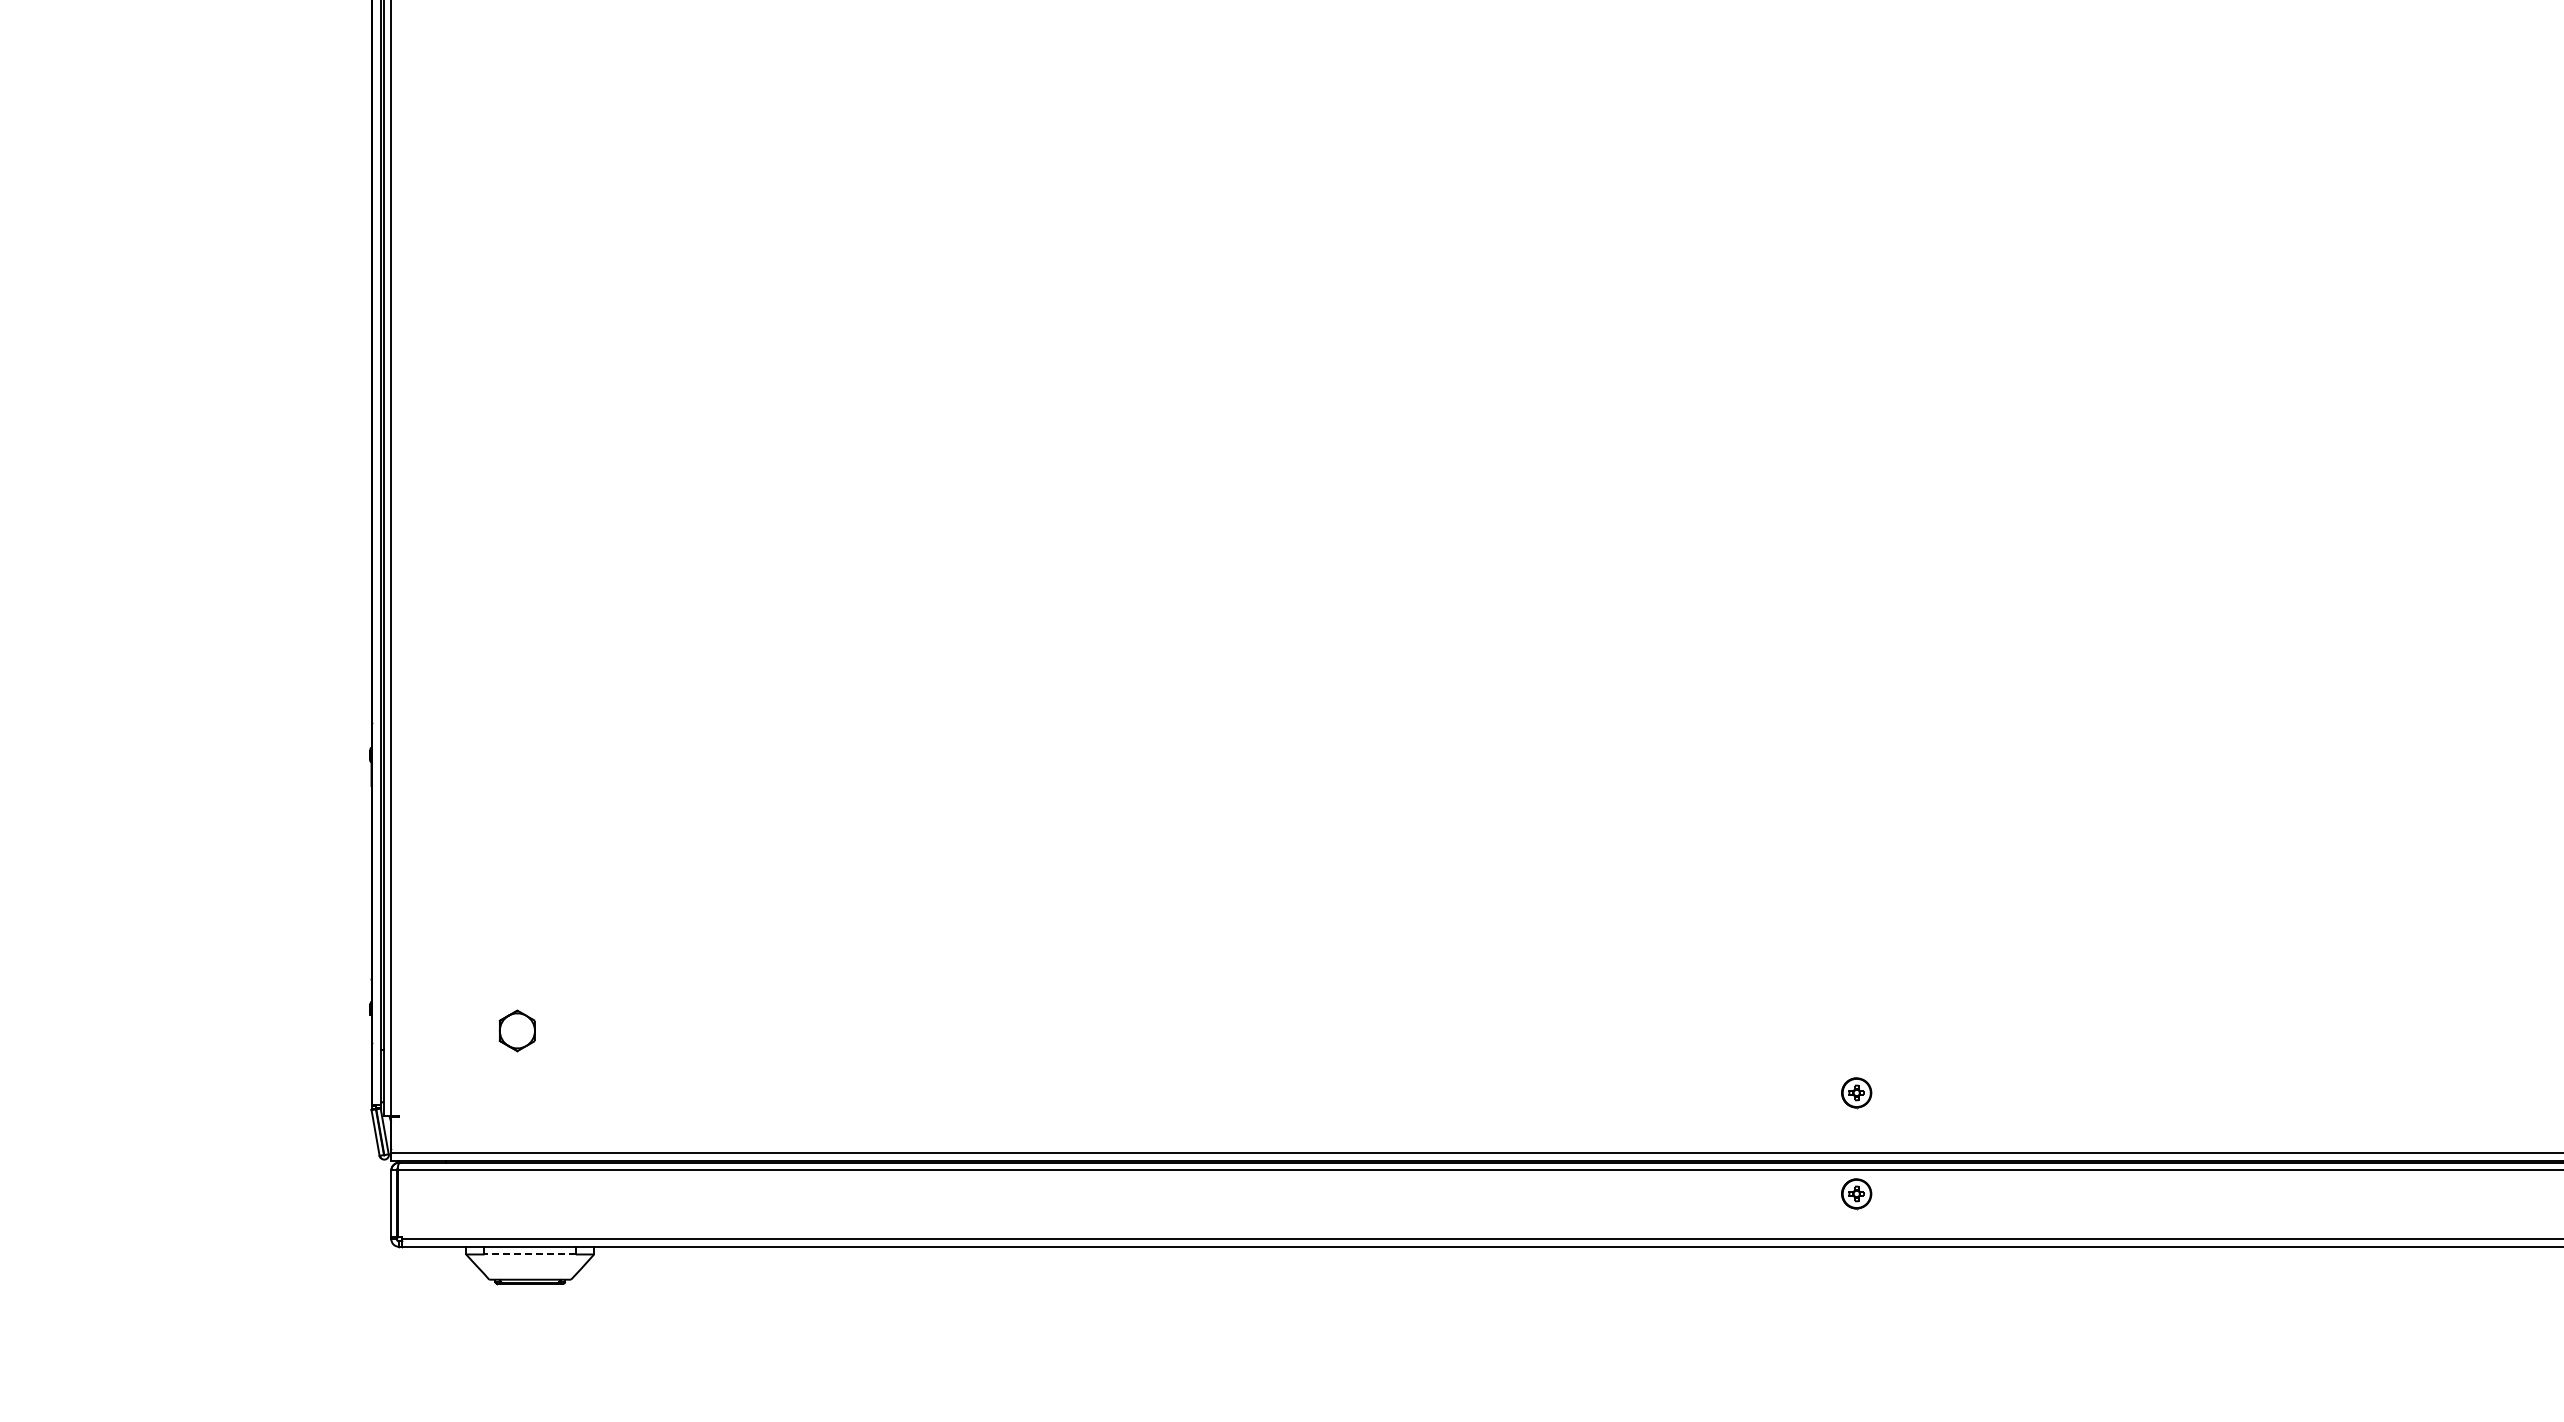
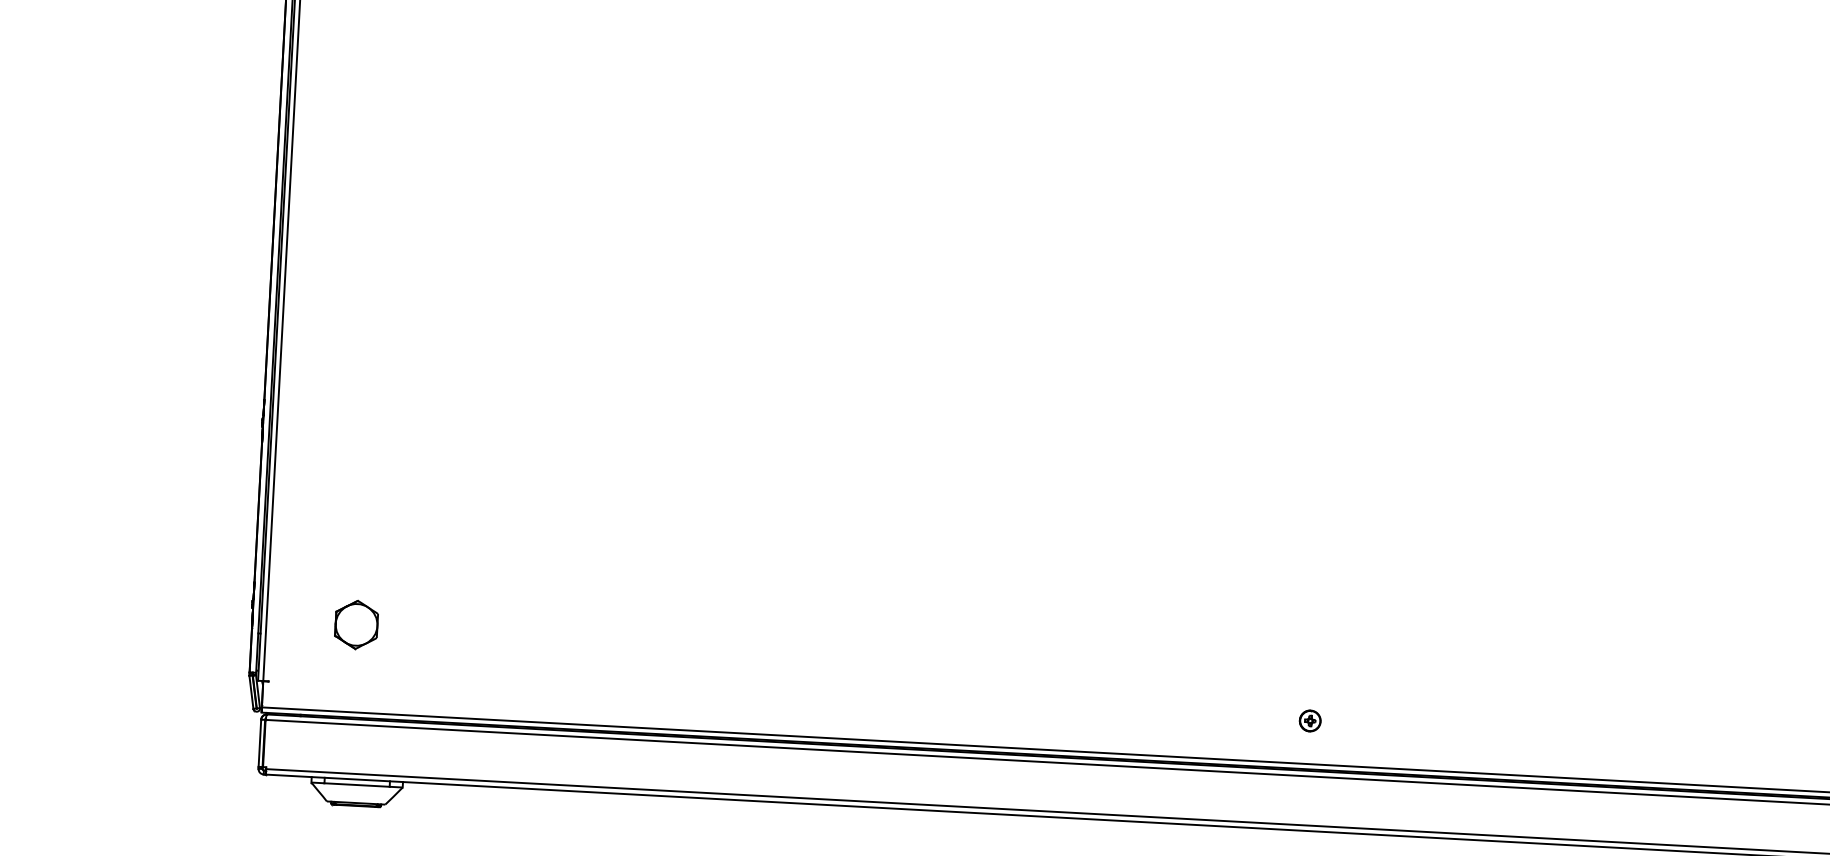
part: (517, 1030) -> (356, 624), size x1.67
part: (1856, 1194) -> (1306, 793), removed
line: (530, 1254) -> (357, 785), dashed -> solid

